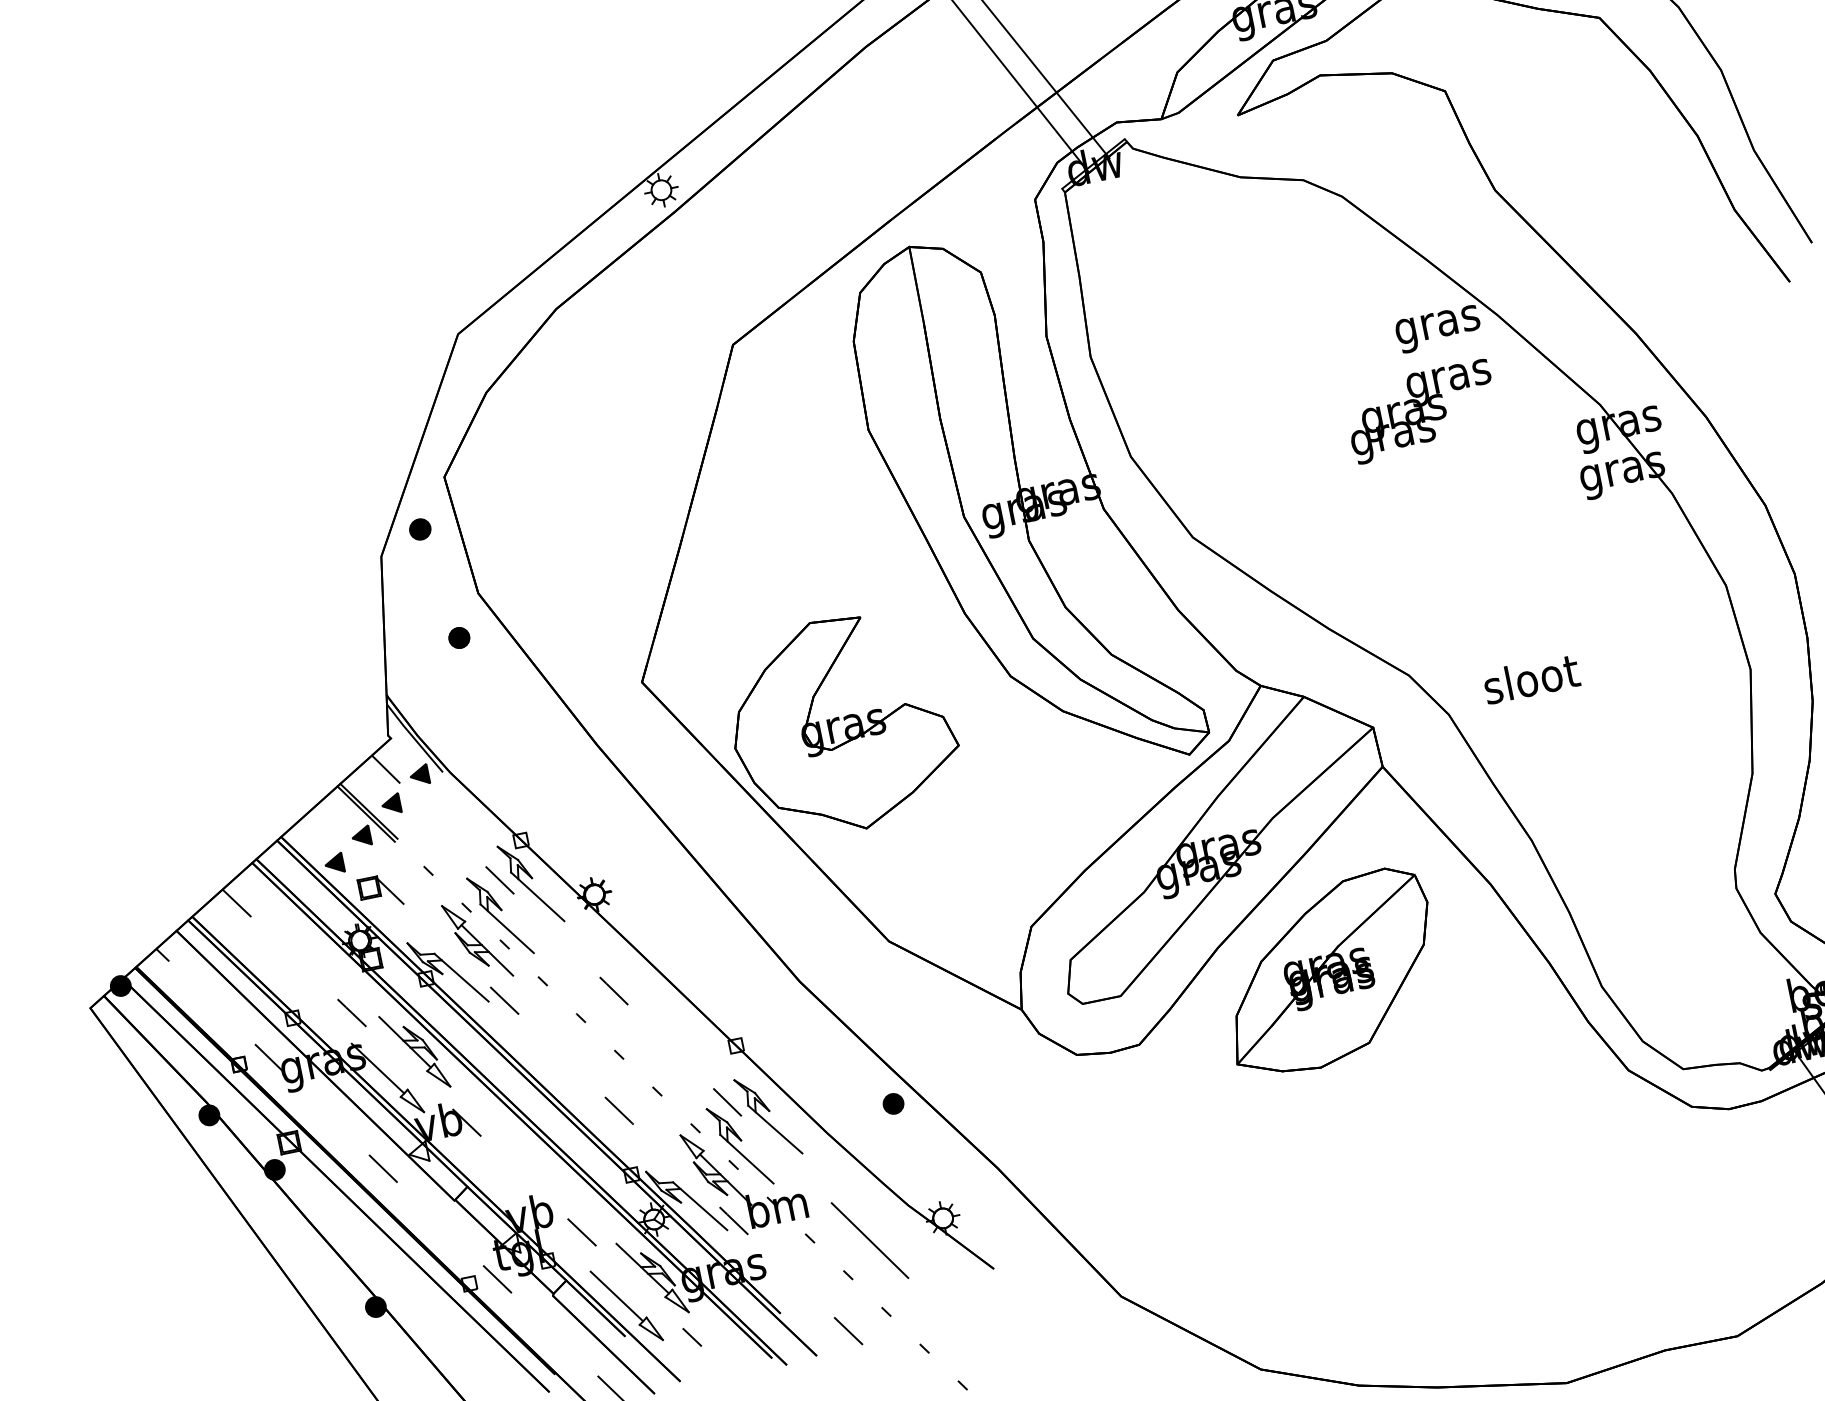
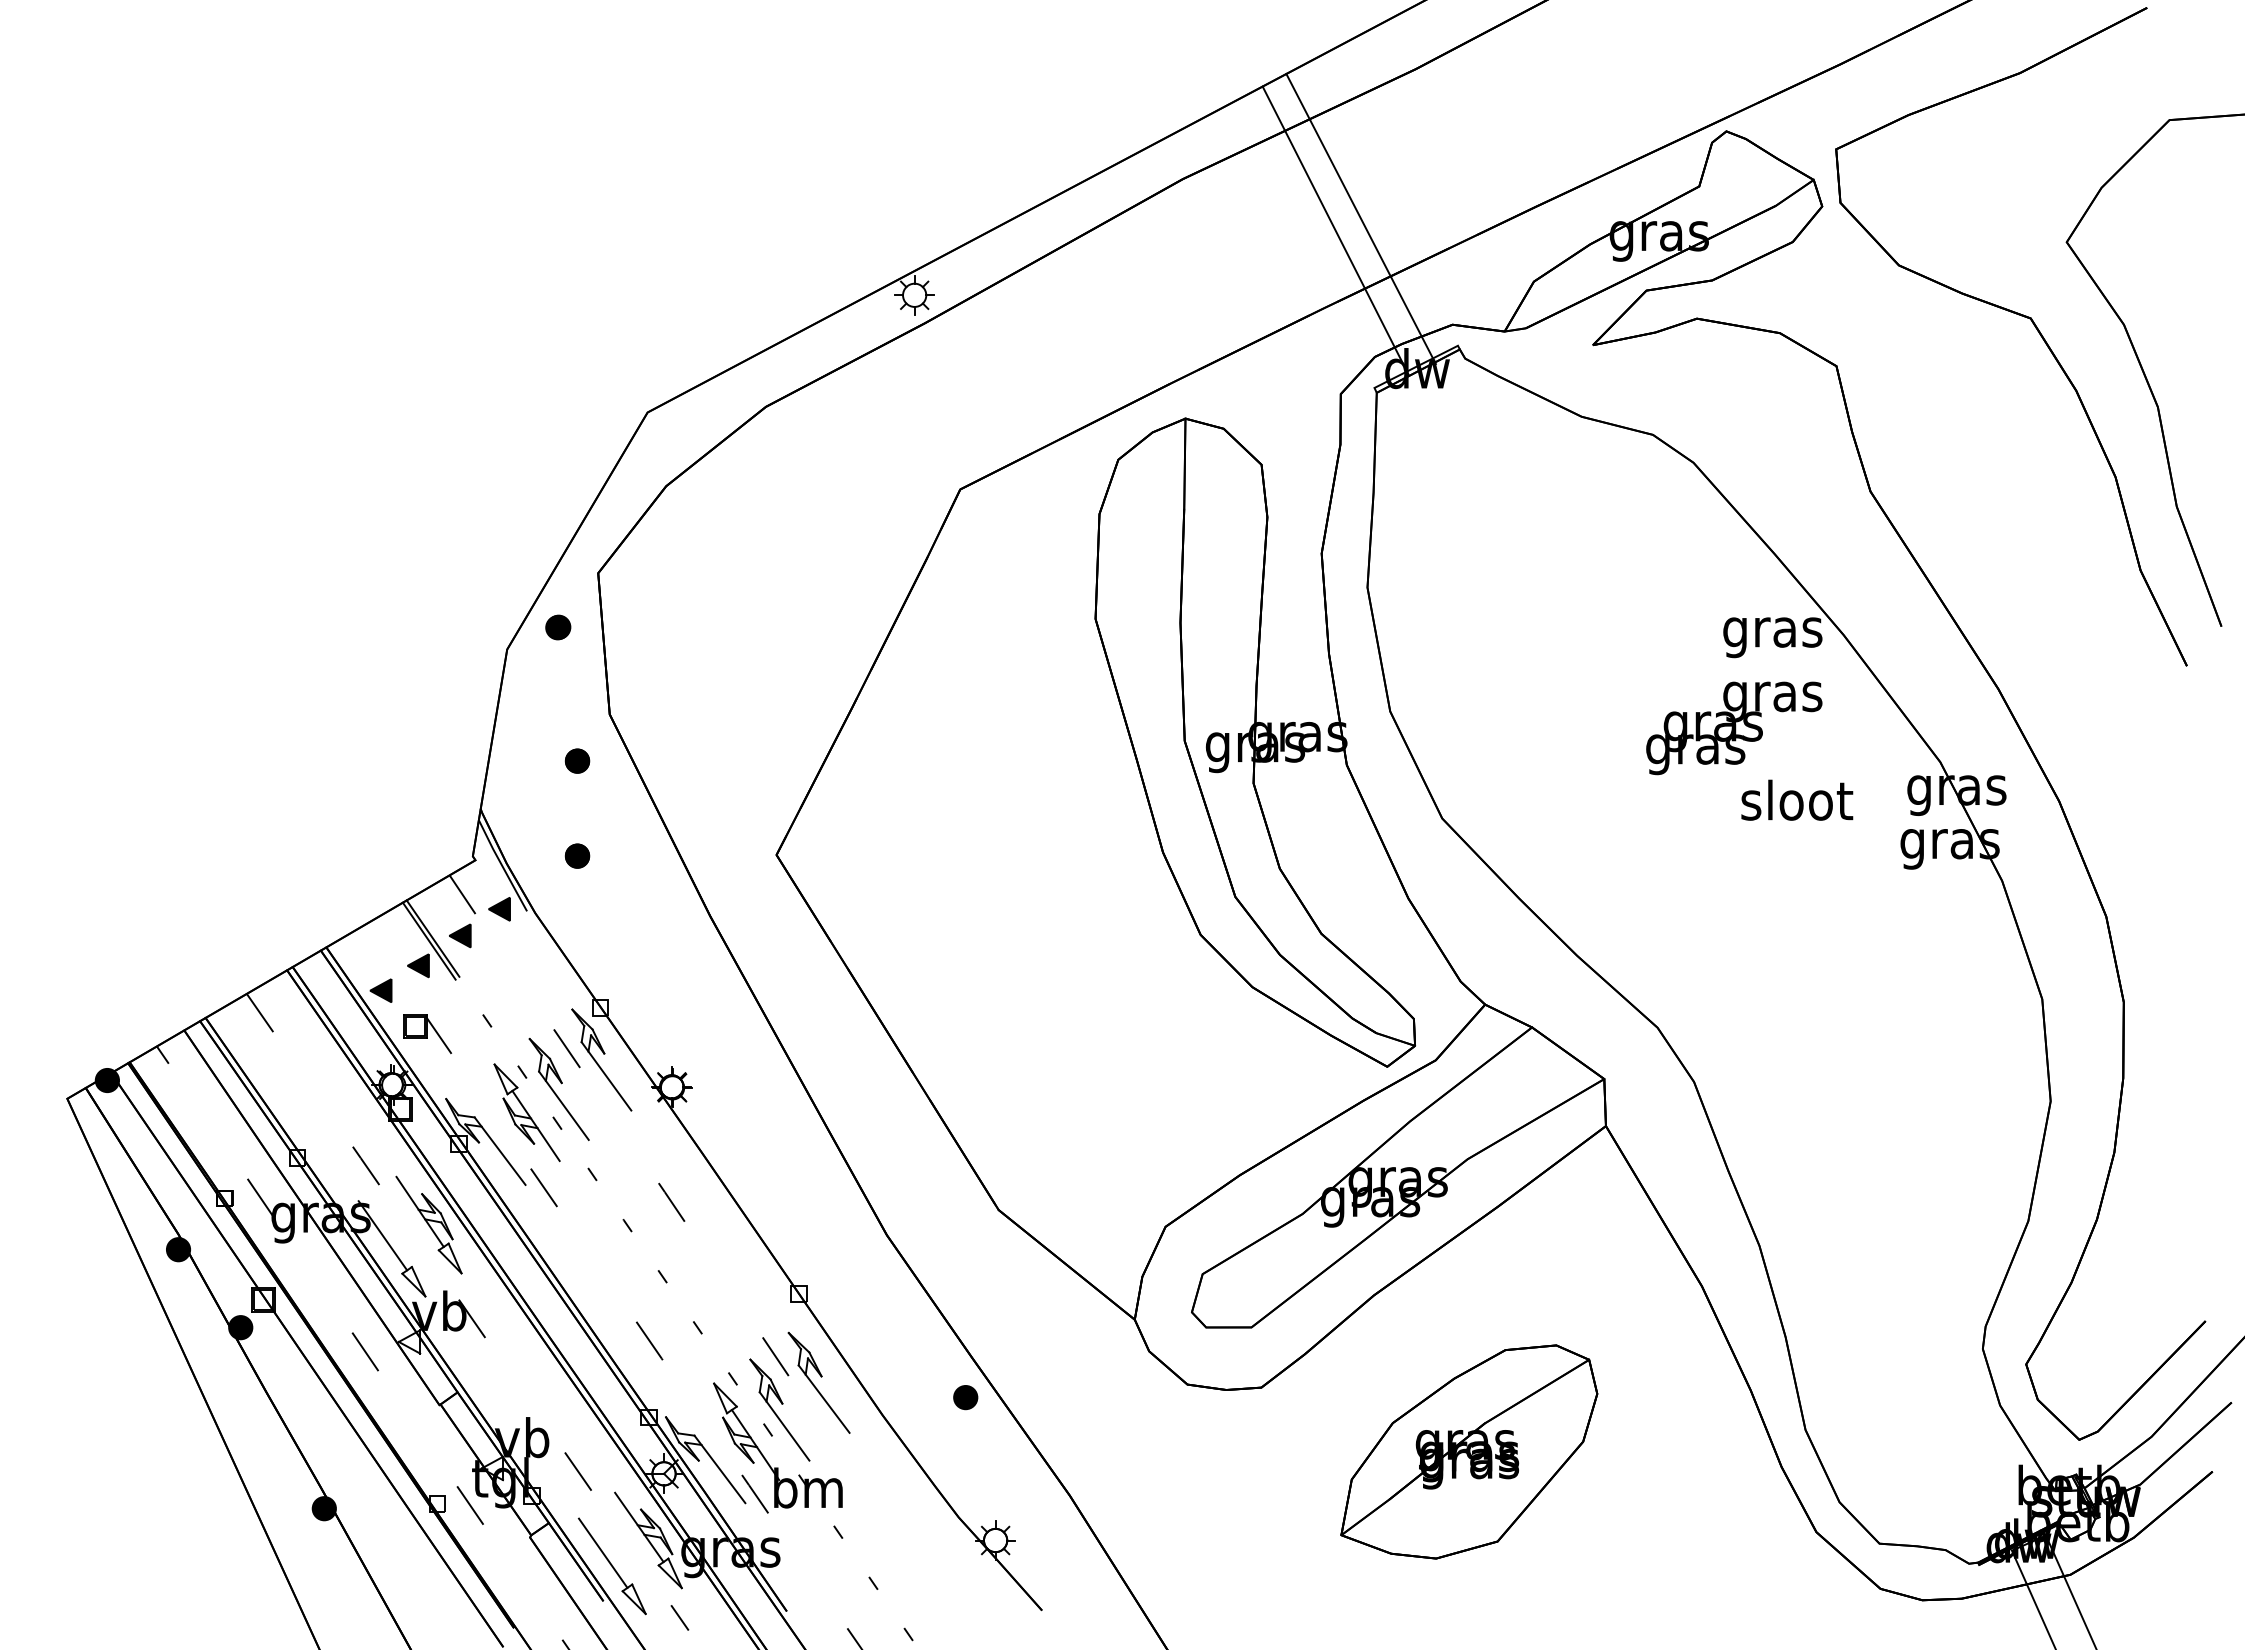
text: (1531, 678) -> (1797, 799), moved
part: (475, 716) -> (577, 855), added
part: (842, 724) -> (996, 950), removed
part: (1330, 972) -> (1469, 1451), moved
line: (869, 1240) -> (906, 1548), removed

